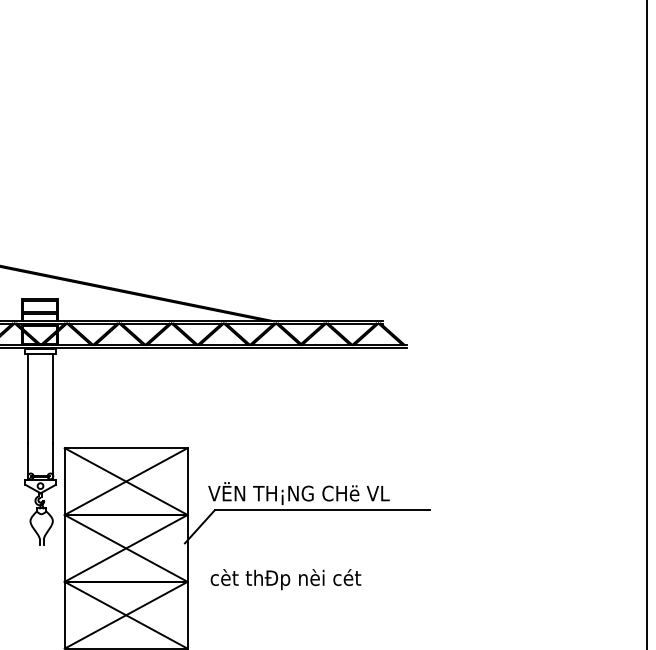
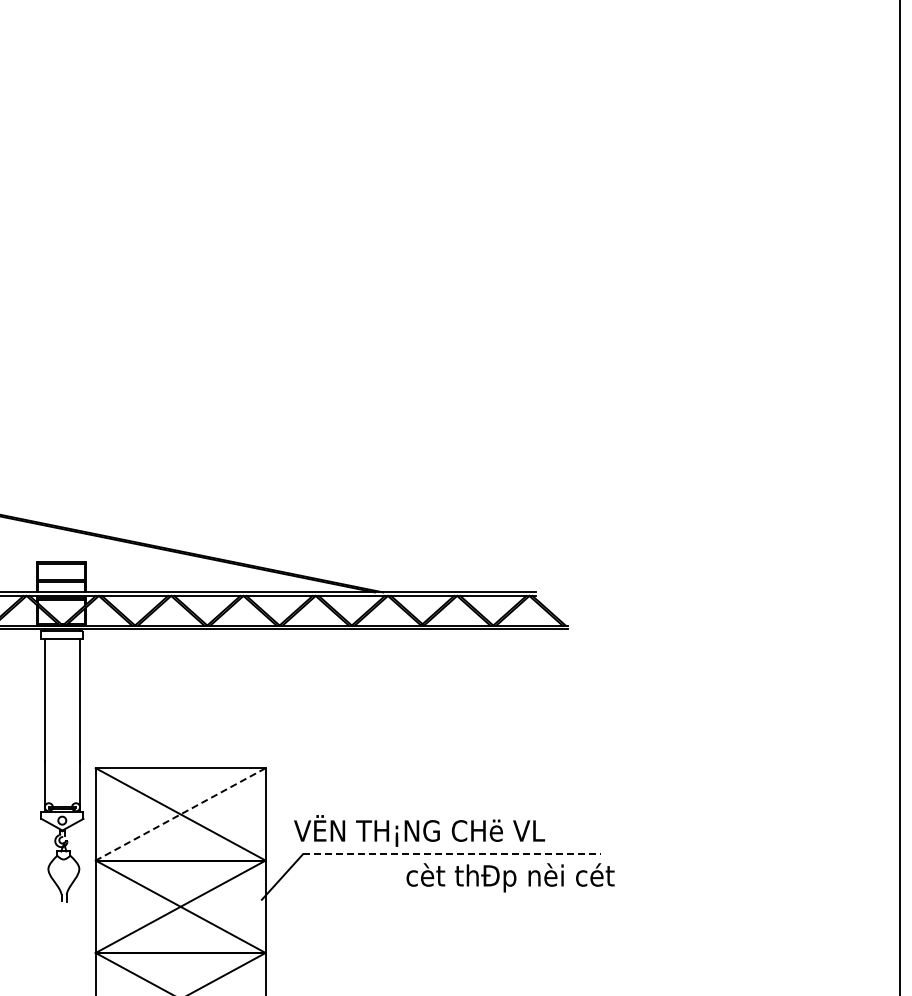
line: (126, 481) -> (180, 814), solid -> dashed
line: (322, 510) -> (451, 854), solid -> dashed
text: (285, 579) -> (510, 877), moved

